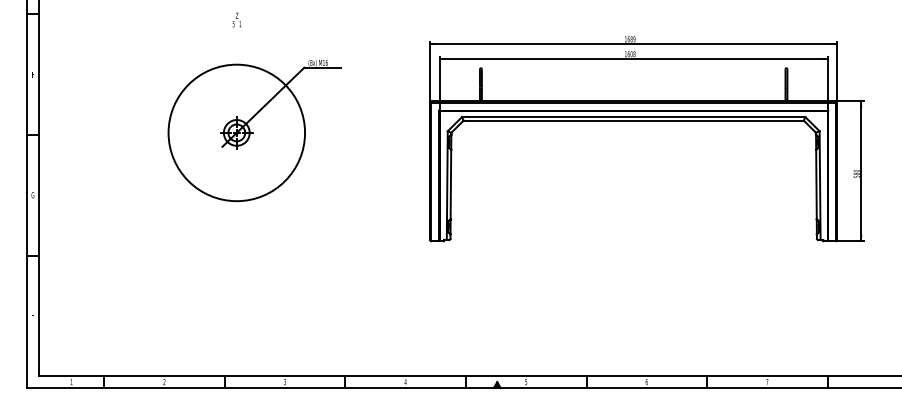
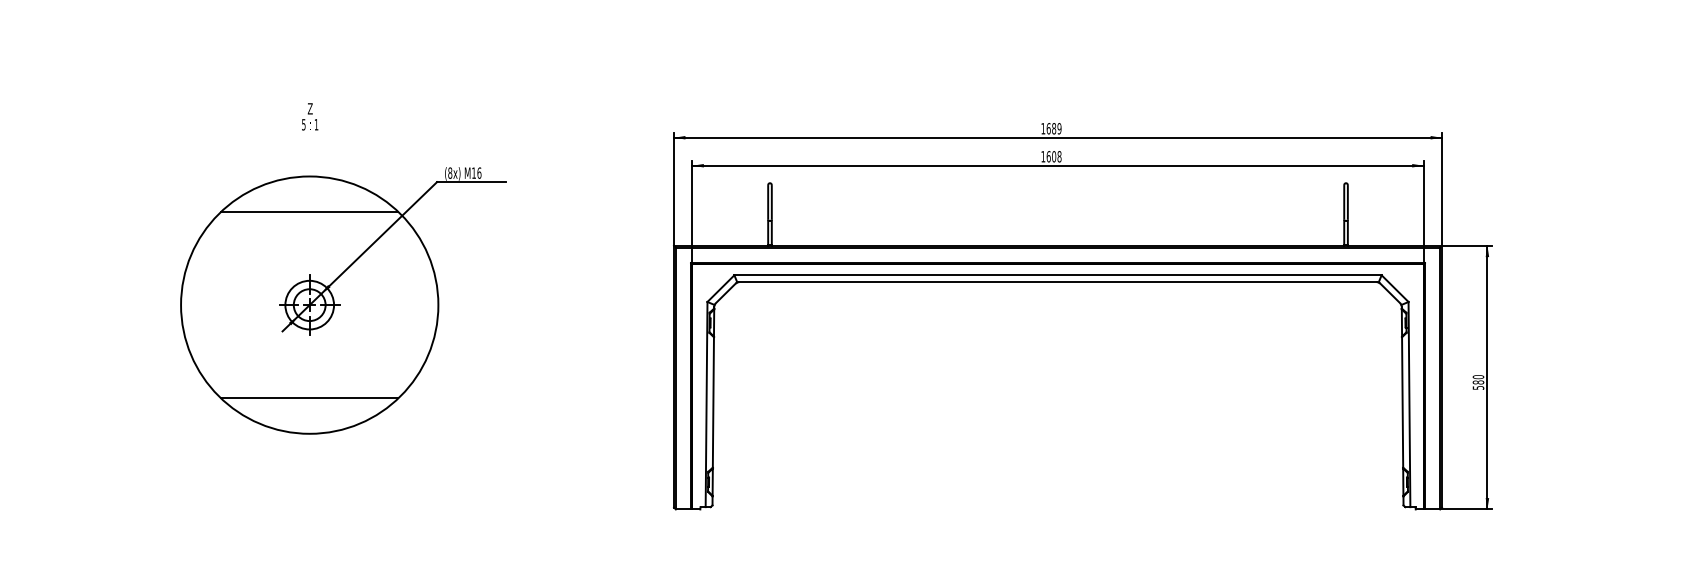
text: (236, 19) -> (309, 115), moved
line: (236, 83) -> (309, 211), added
line: (236, 182) -> (309, 398), added

